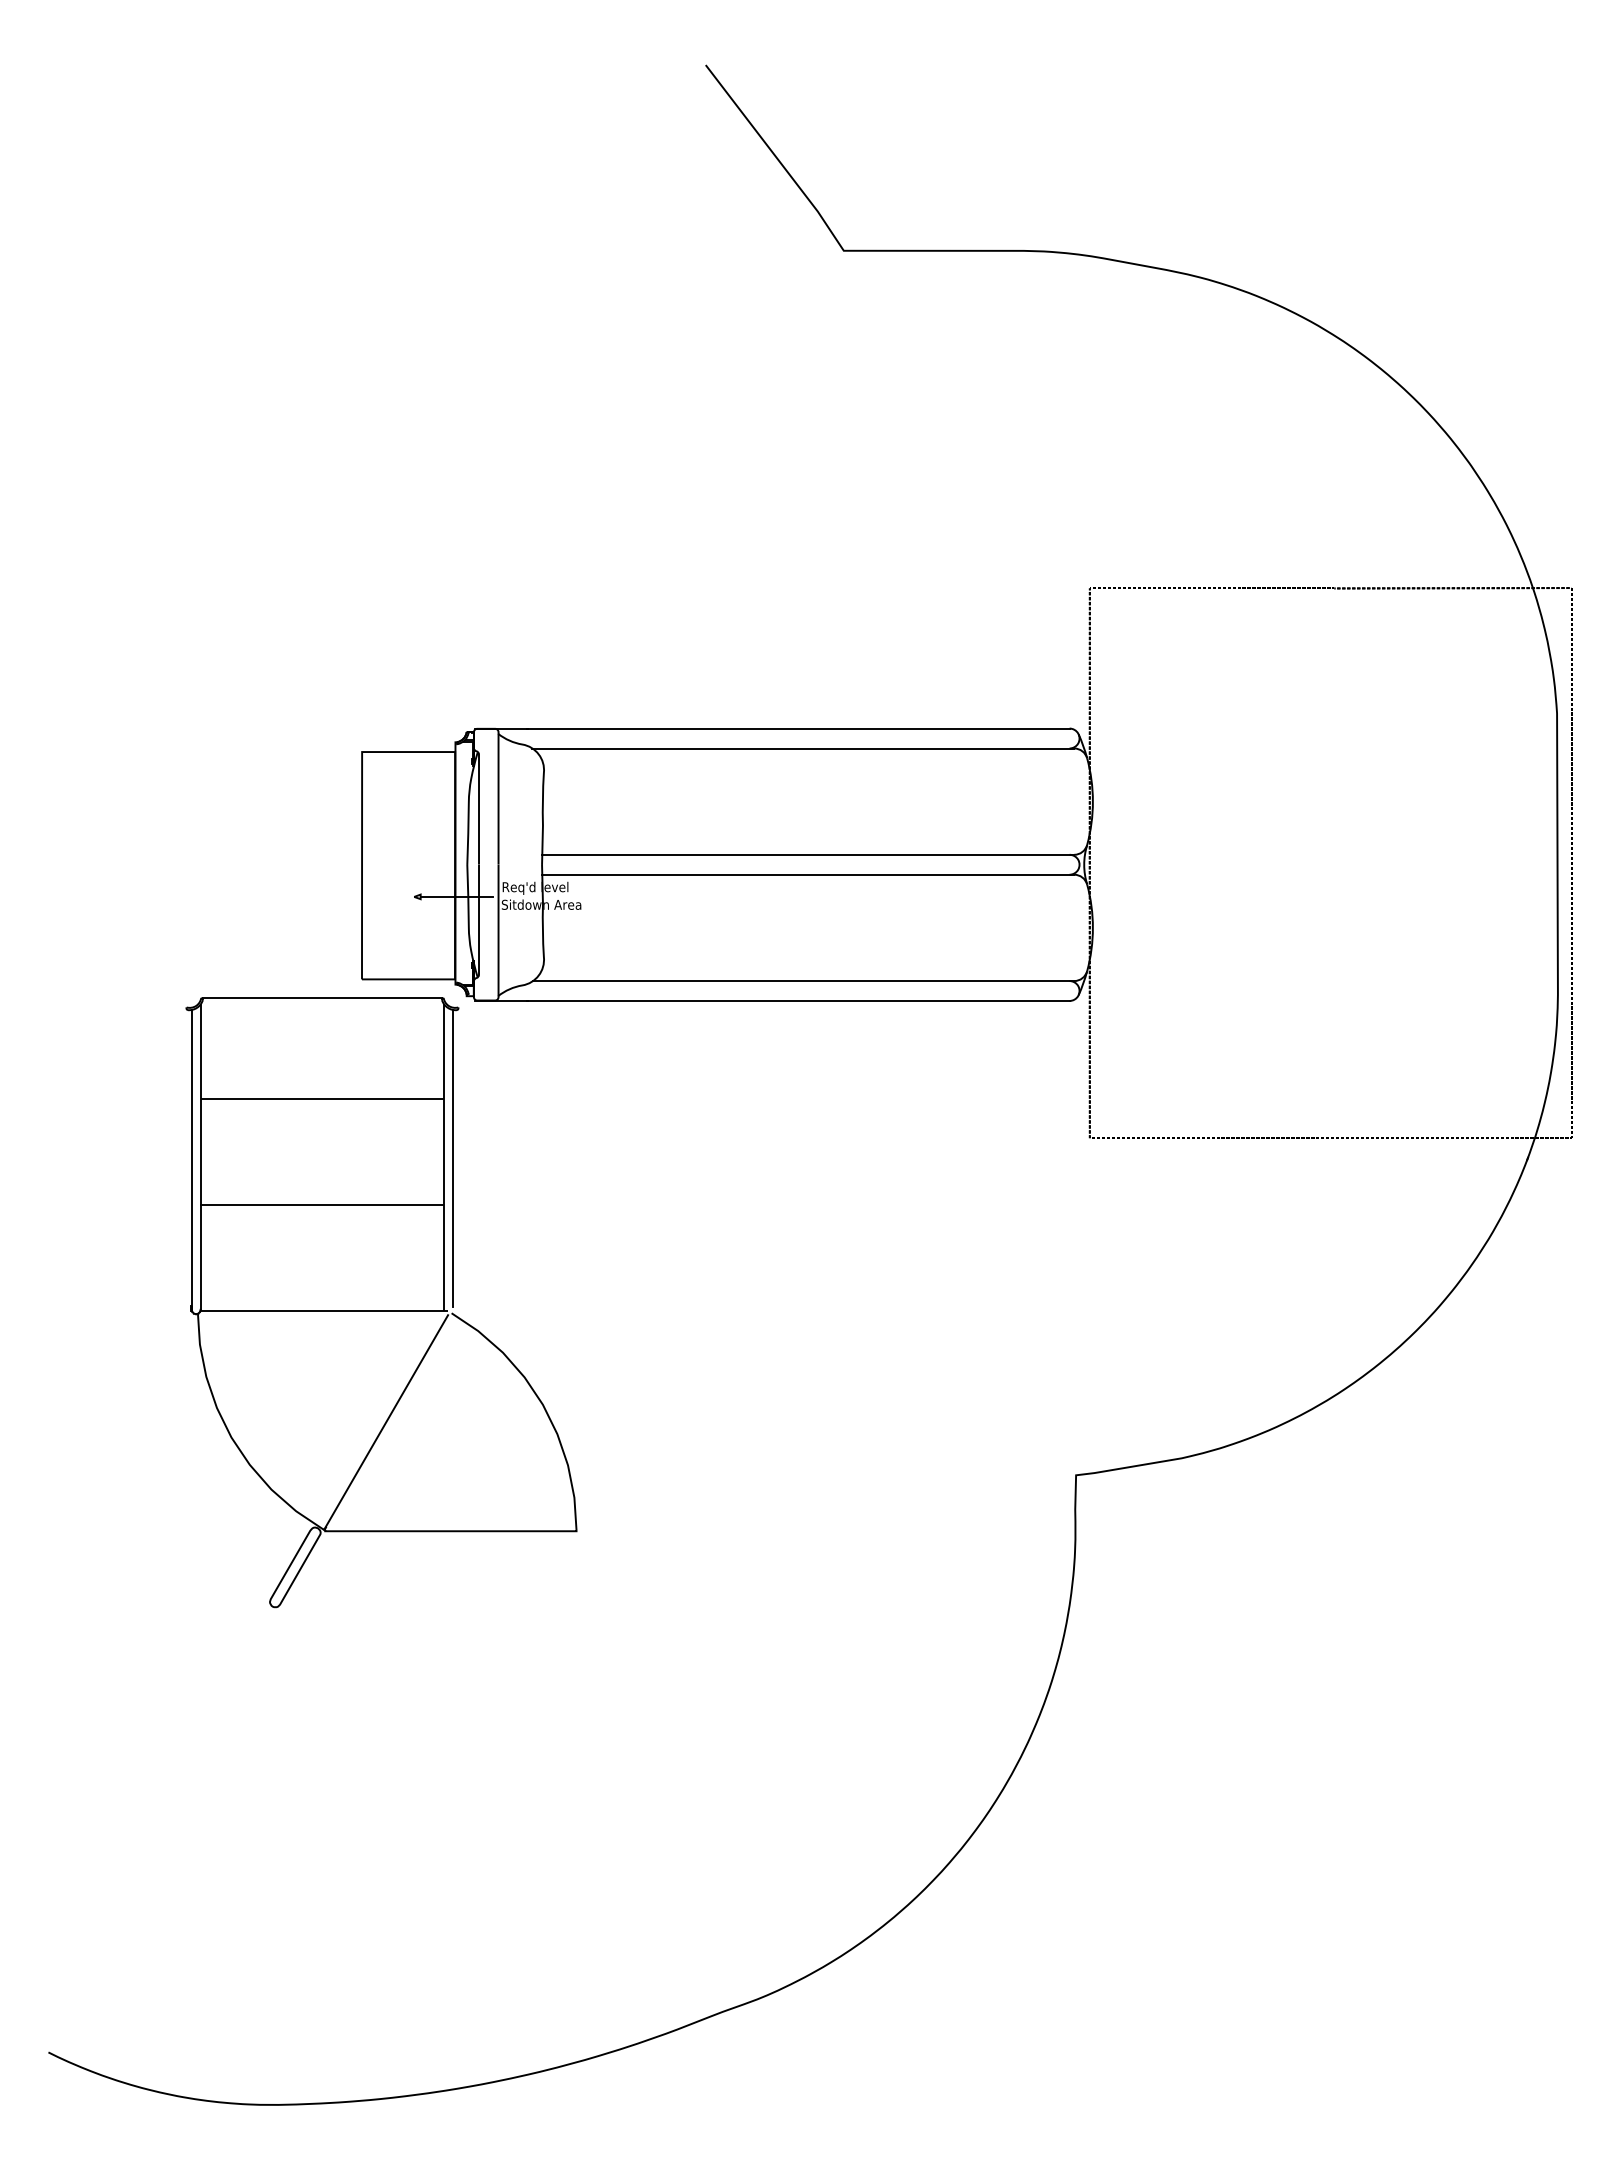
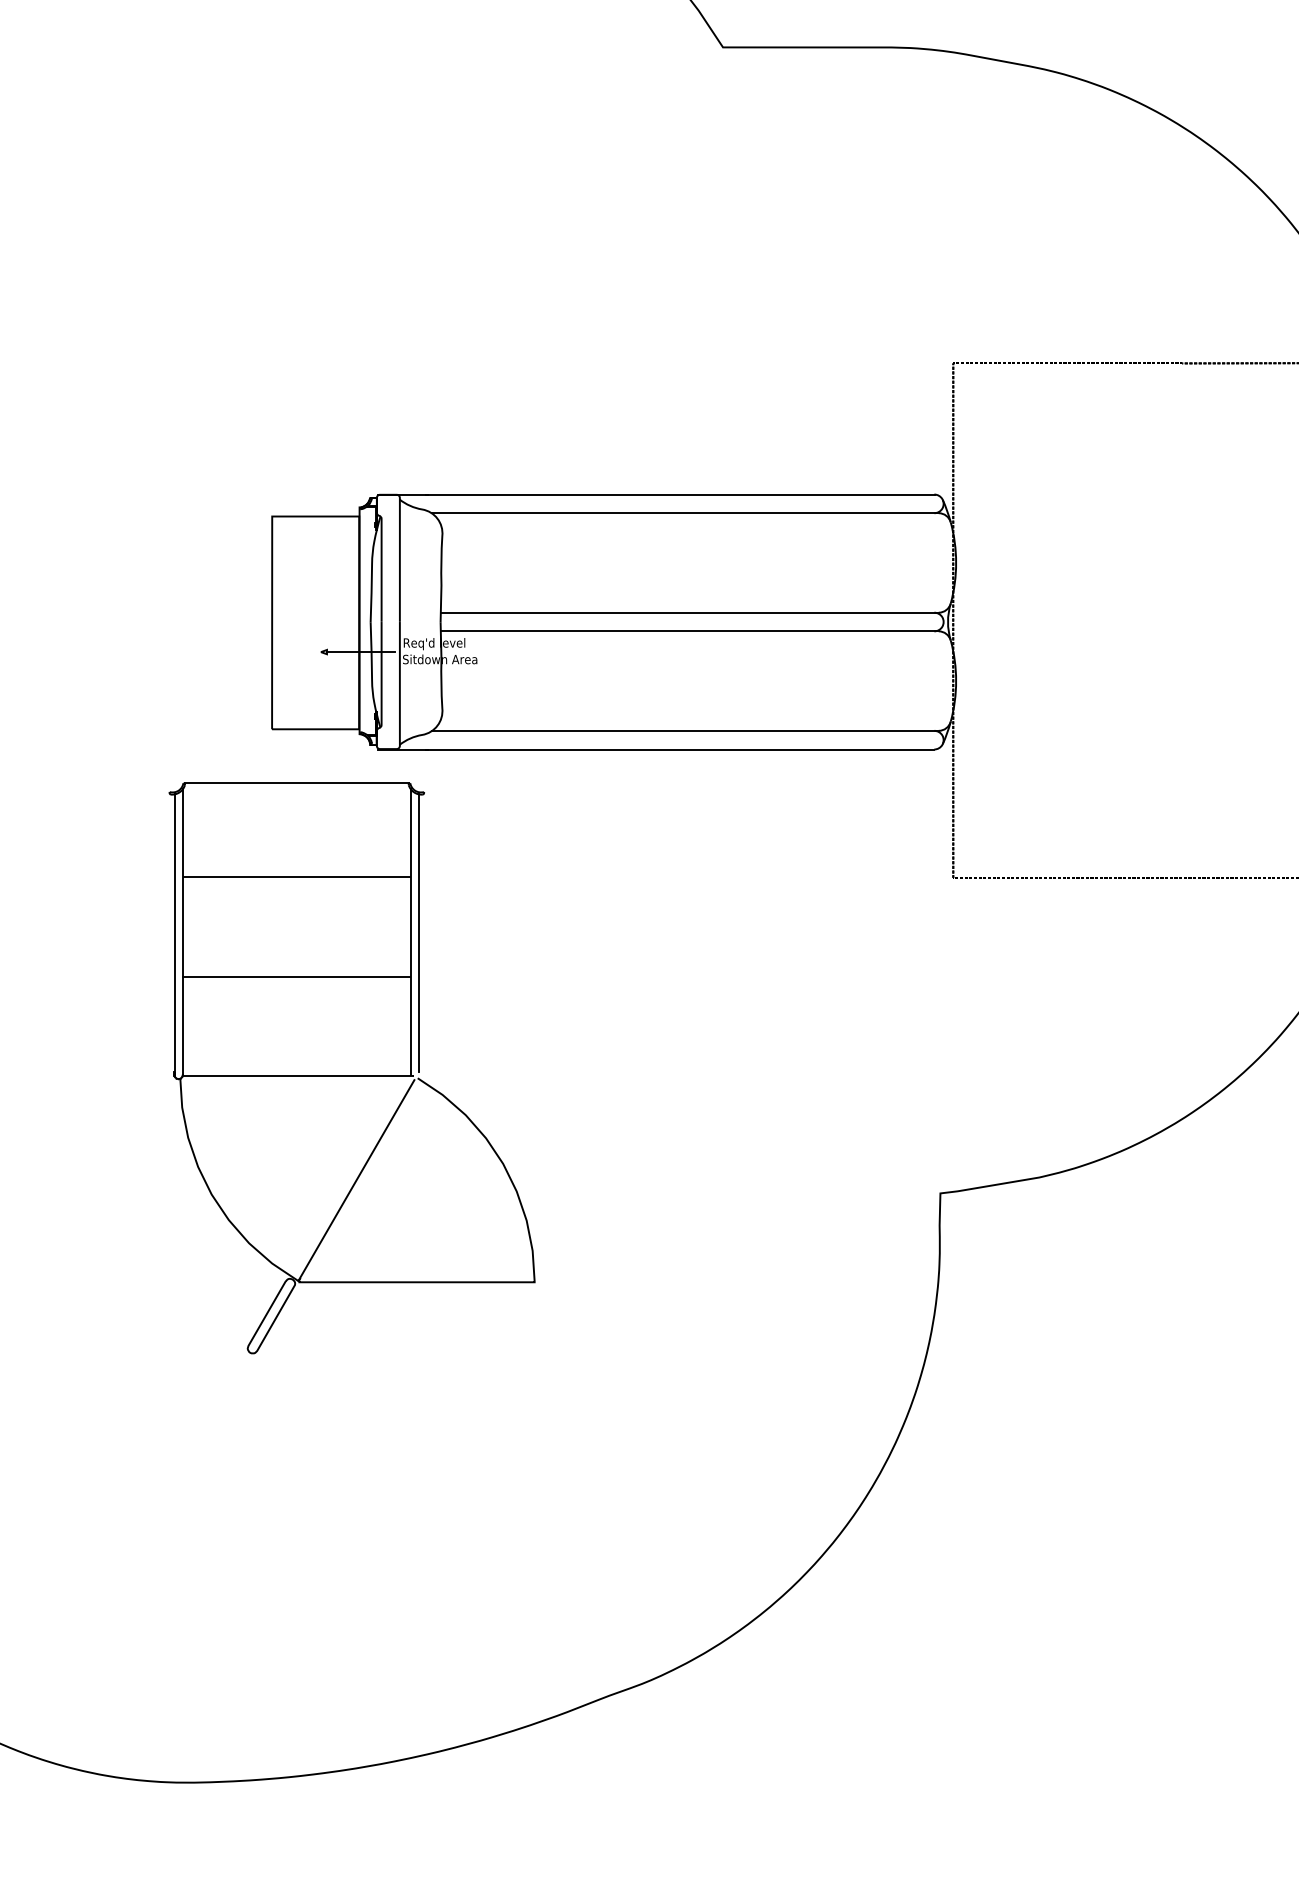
part: (381, 1302) -> (352, 1068), moved

